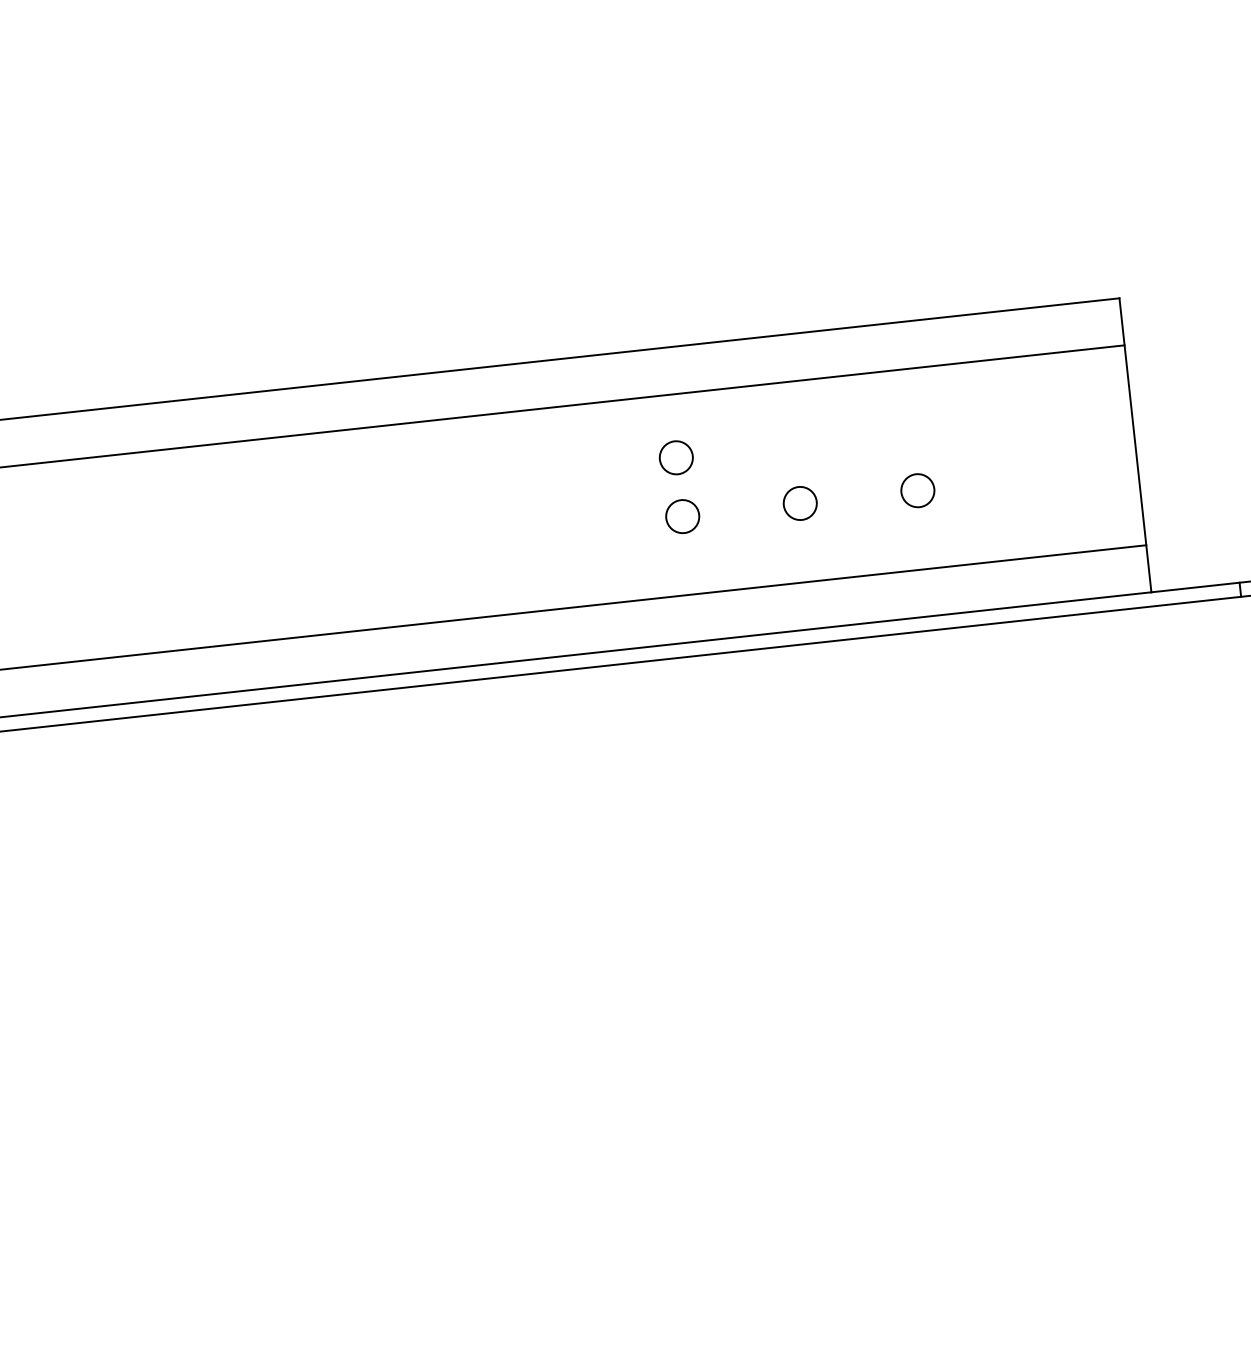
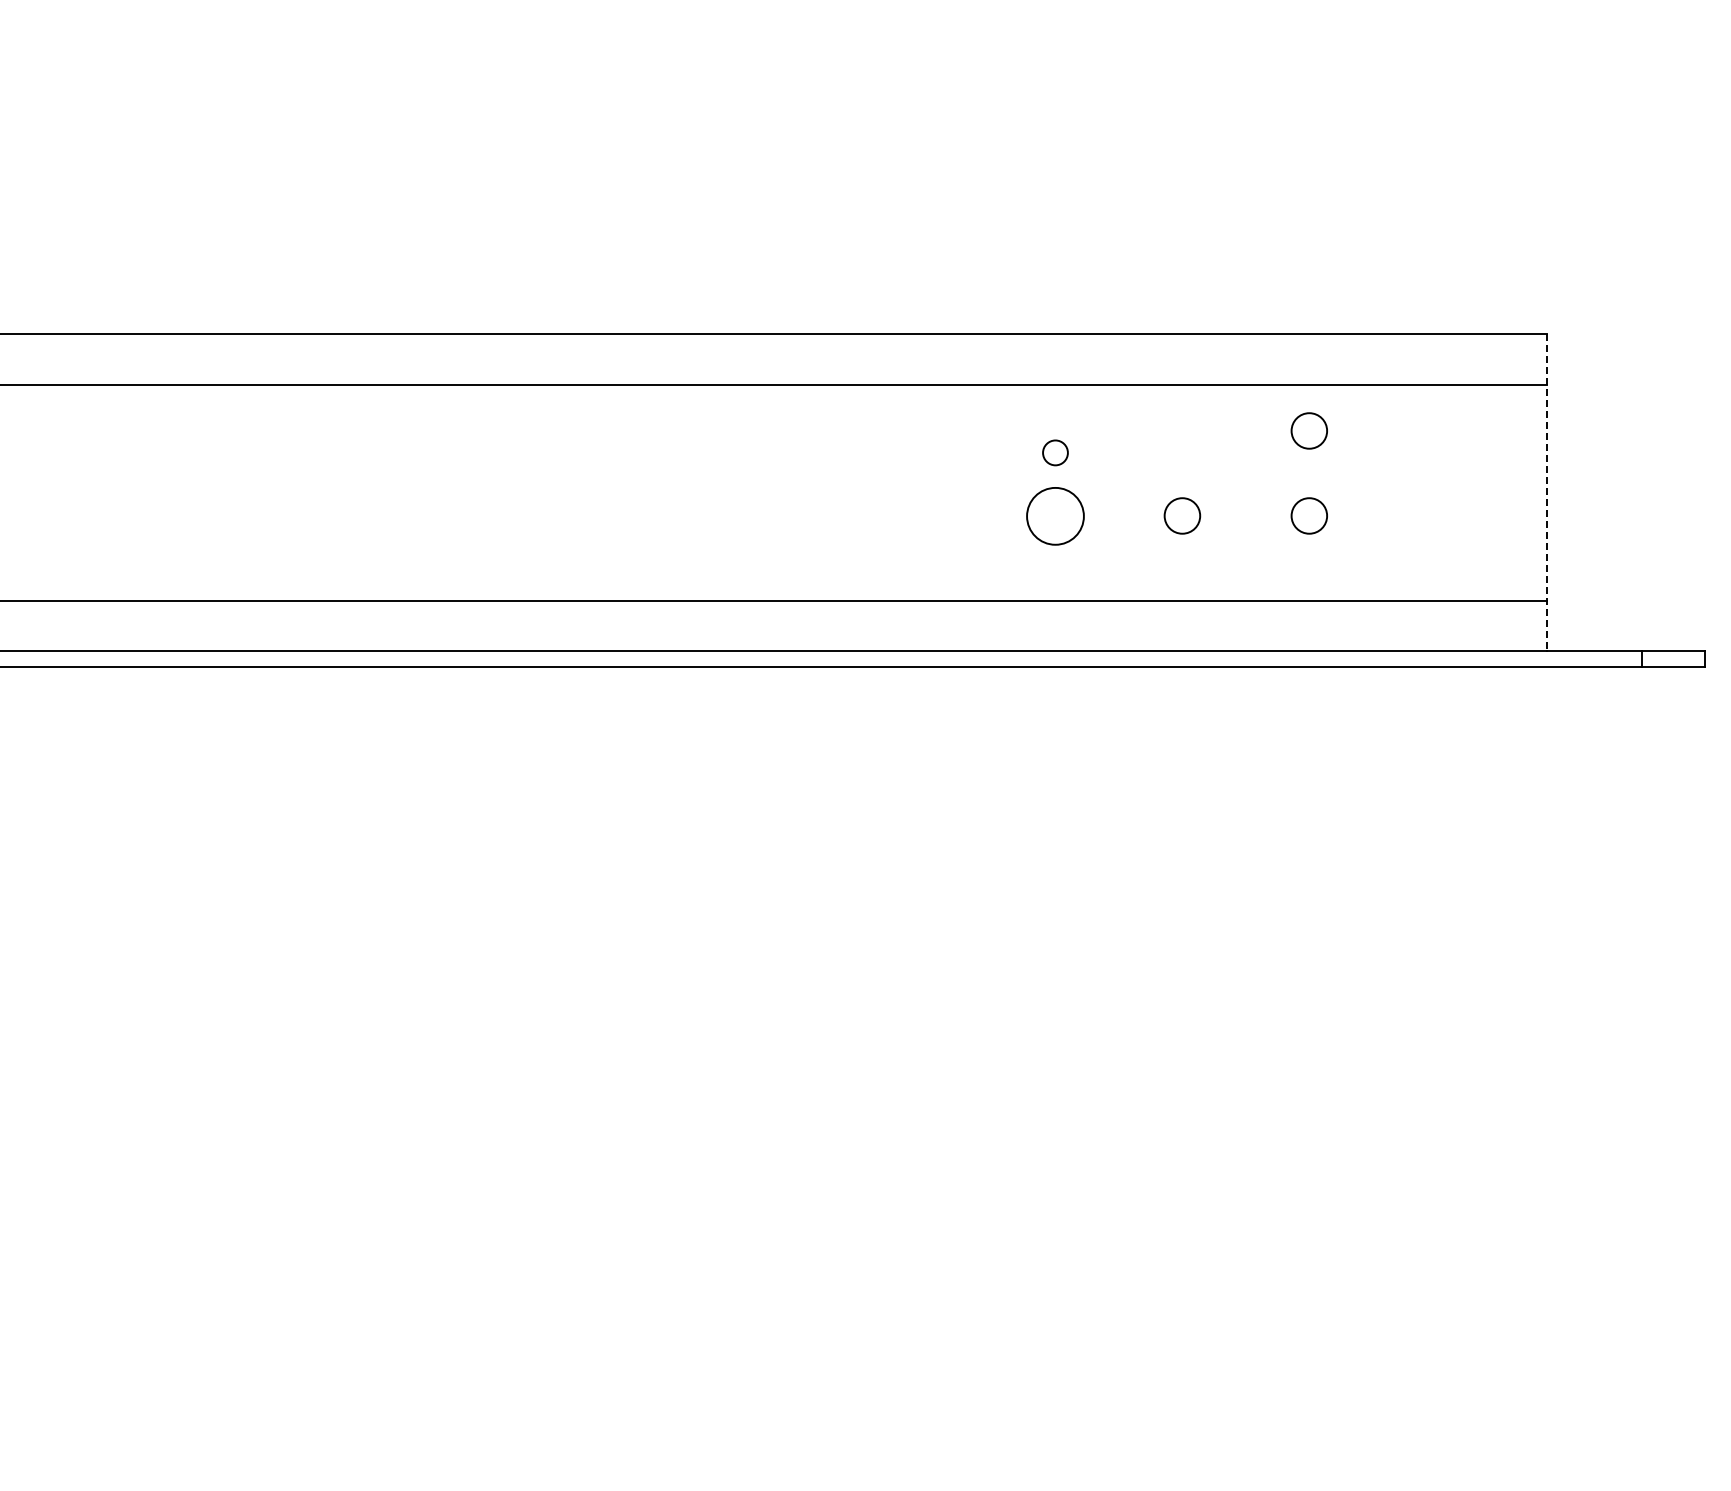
circle: (908, 411) -> (1308, 430), added
line: (1135, 445) -> (1546, 492), solid -> dashed
circle: (676, 457) -> (1055, 452), size x0.7
circle: (682, 516) -> (1055, 516), size x1.6

